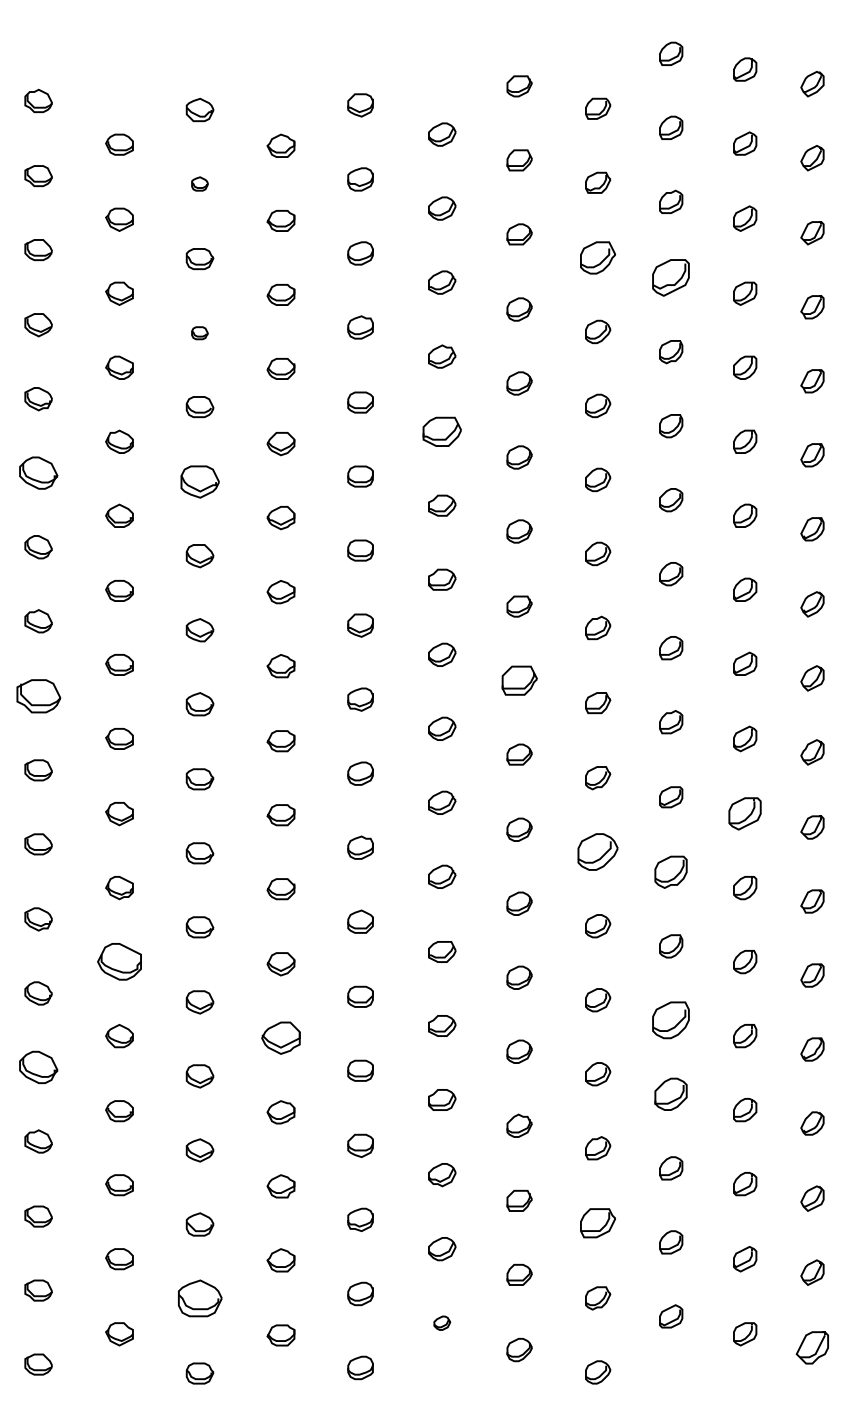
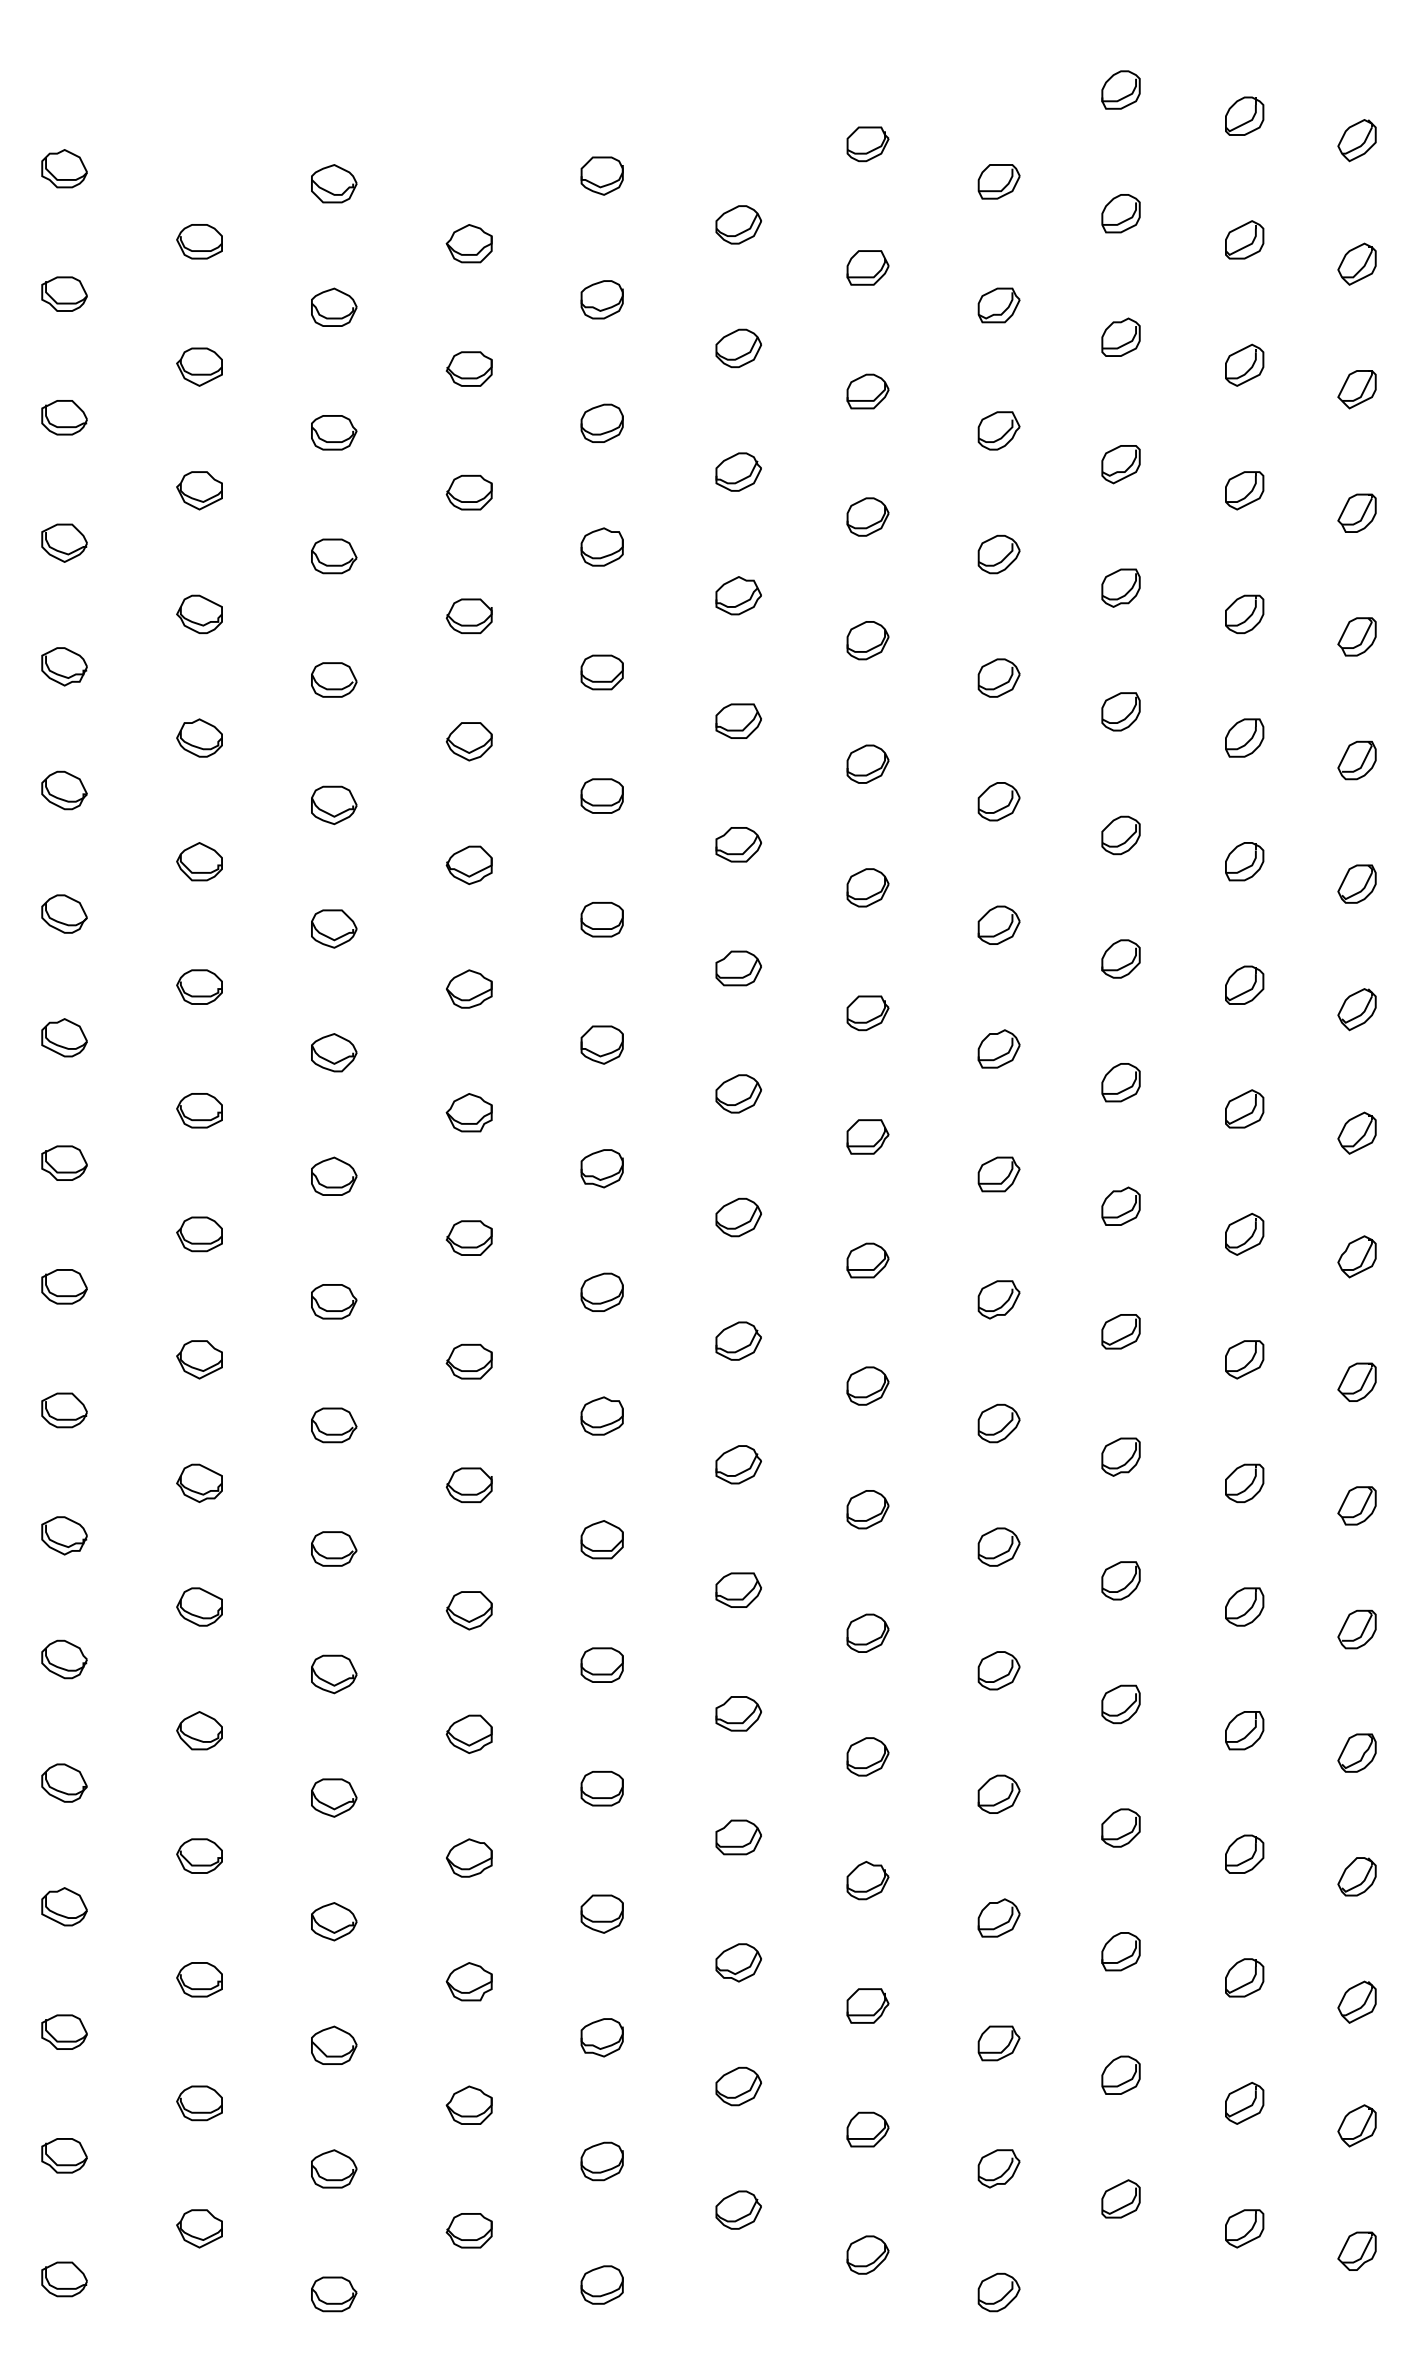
part: (199, 183) -> (333, 306), size x1.67
part: (598, 257) -> (999, 430), size x0.71
part: (671, 278) -> (1121, 465), size x0.62
part: (199, 333) -> (333, 557), size x1.67
part: (442, 431) -> (739, 720), size x0.71
part: (38, 473) -> (64, 790), size x0.71
part: (199, 482) -> (333, 805), size x0.71
part: (519, 680) -> (867, 1136), size x0.71
part: (38, 696) -> (64, 1163), size x0.62
part: (745, 814) -> (1245, 1360), size x0.71
part: (598, 852) -> (999, 1424), size x0.62
part: (671, 872) -> (1121, 1457), size x0.71
part: (119, 962) -> (199, 1607), size x0.62
part: (671, 1020) -> (1121, 1704), size x0.62
part: (280, 1038) -> (468, 1734), size x0.71
part: (38, 1067) -> (64, 1783), size x0.71
part: (671, 1094) -> (1121, 1828), size x0.71
part: (598, 1223) -> (999, 2043), size x0.71
part: (199, 1298) -> (333, 2169), size x0.62
part: (442, 1323) -> (739, 2210), size x1.67
part: (812, 1347) -> (1357, 2250), size x0.71

